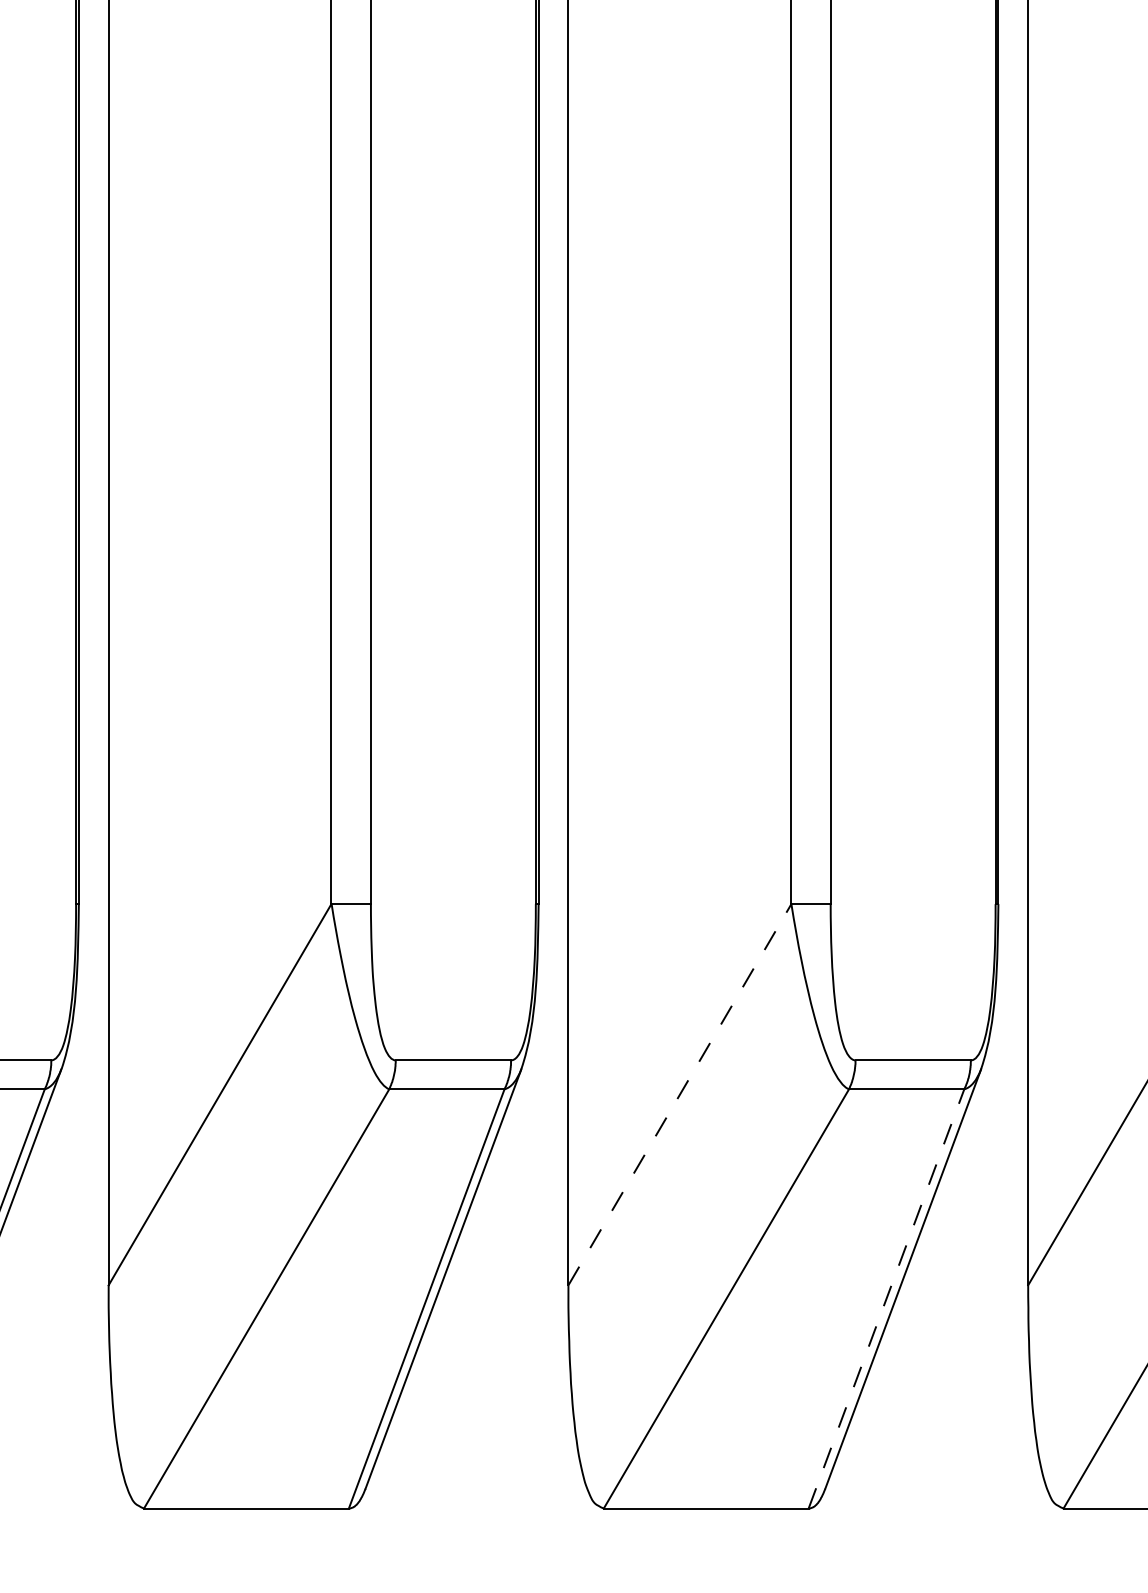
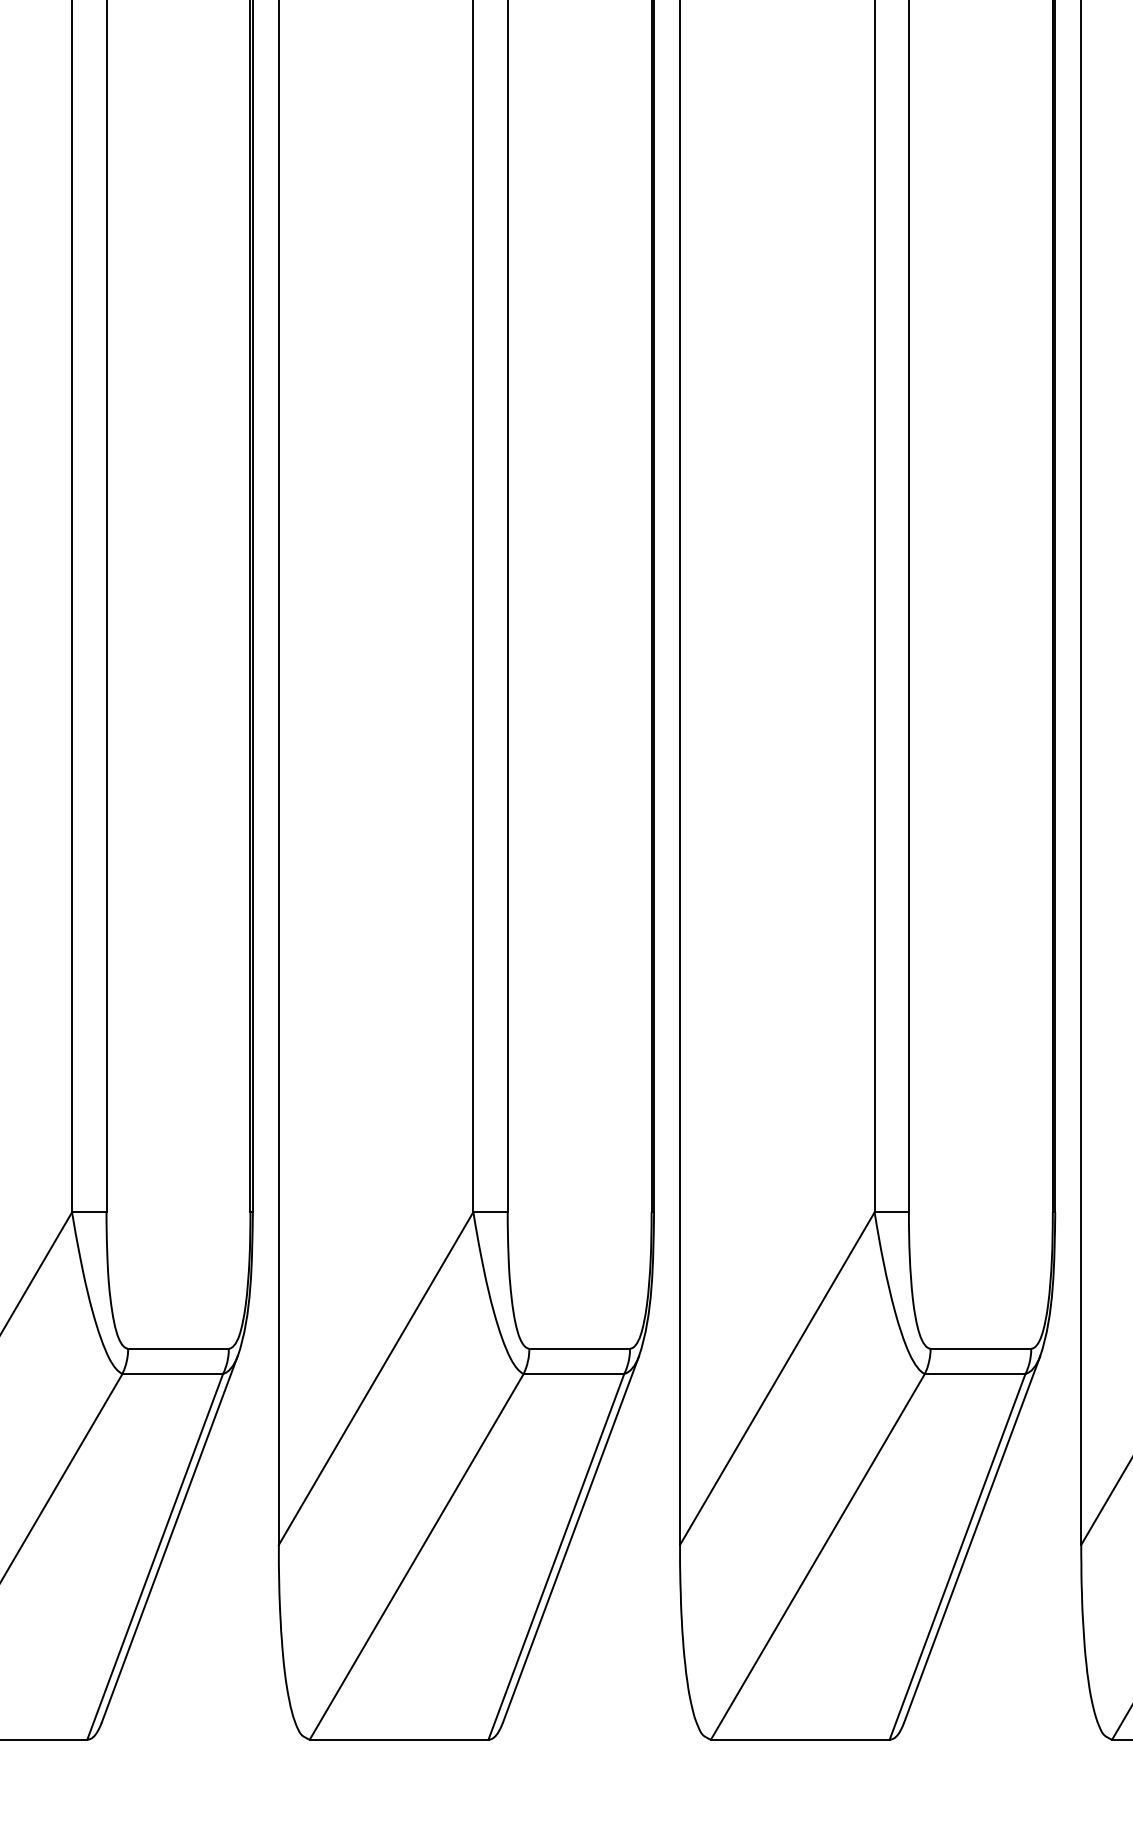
line: (680, 1094) -> (777, 1378), dashed -> solid
line: (886, 1298) -> (957, 1556), dashed -> solid

